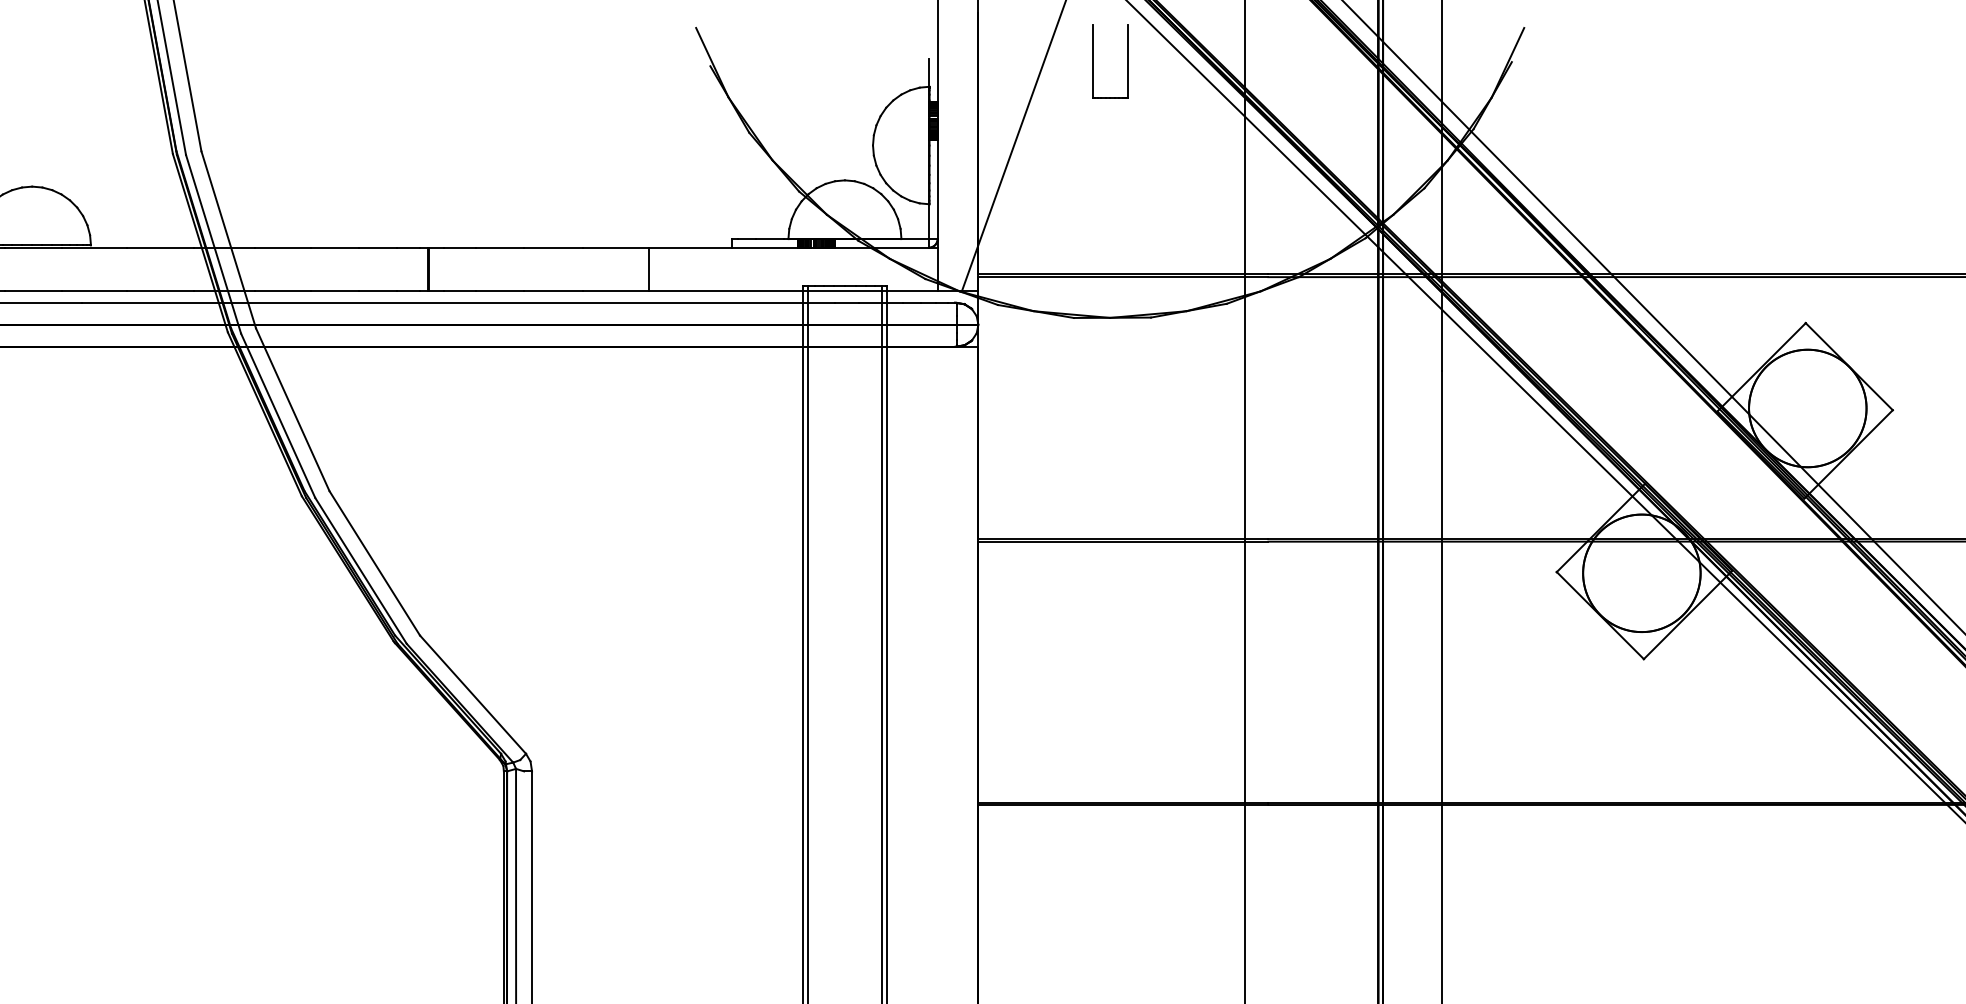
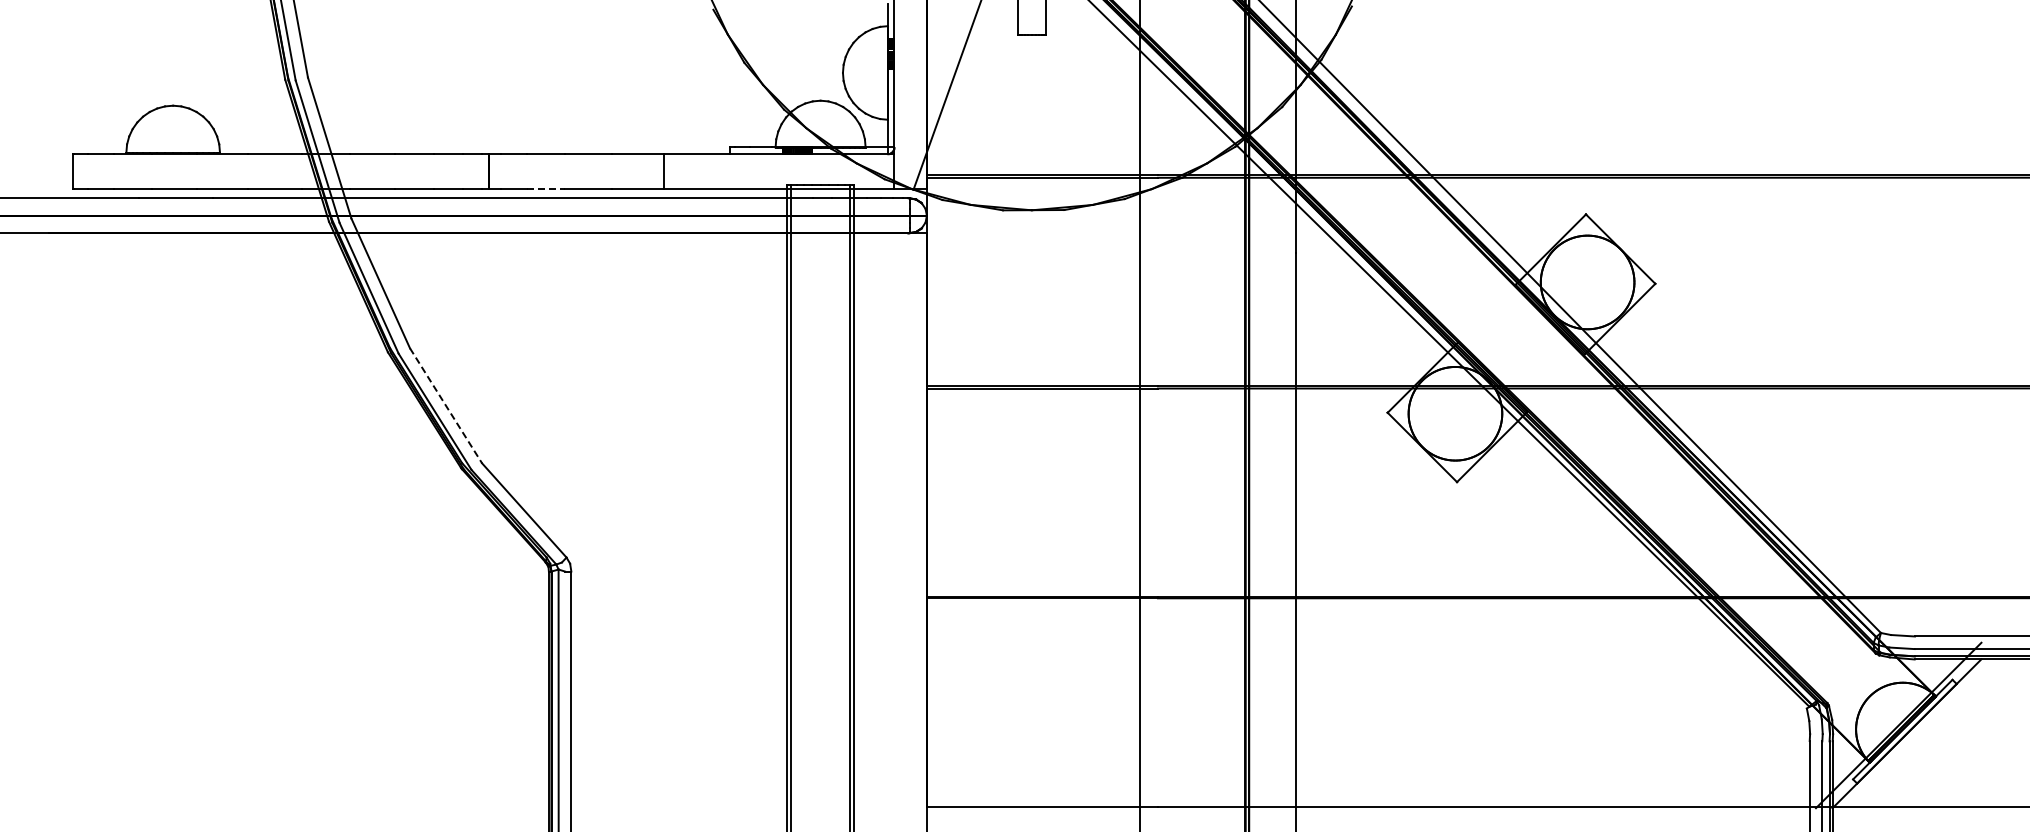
line: (499, 291) -> (545, 189), solid -> dashed
line: (375, 562) -> (446, 405), solid -> dashed

